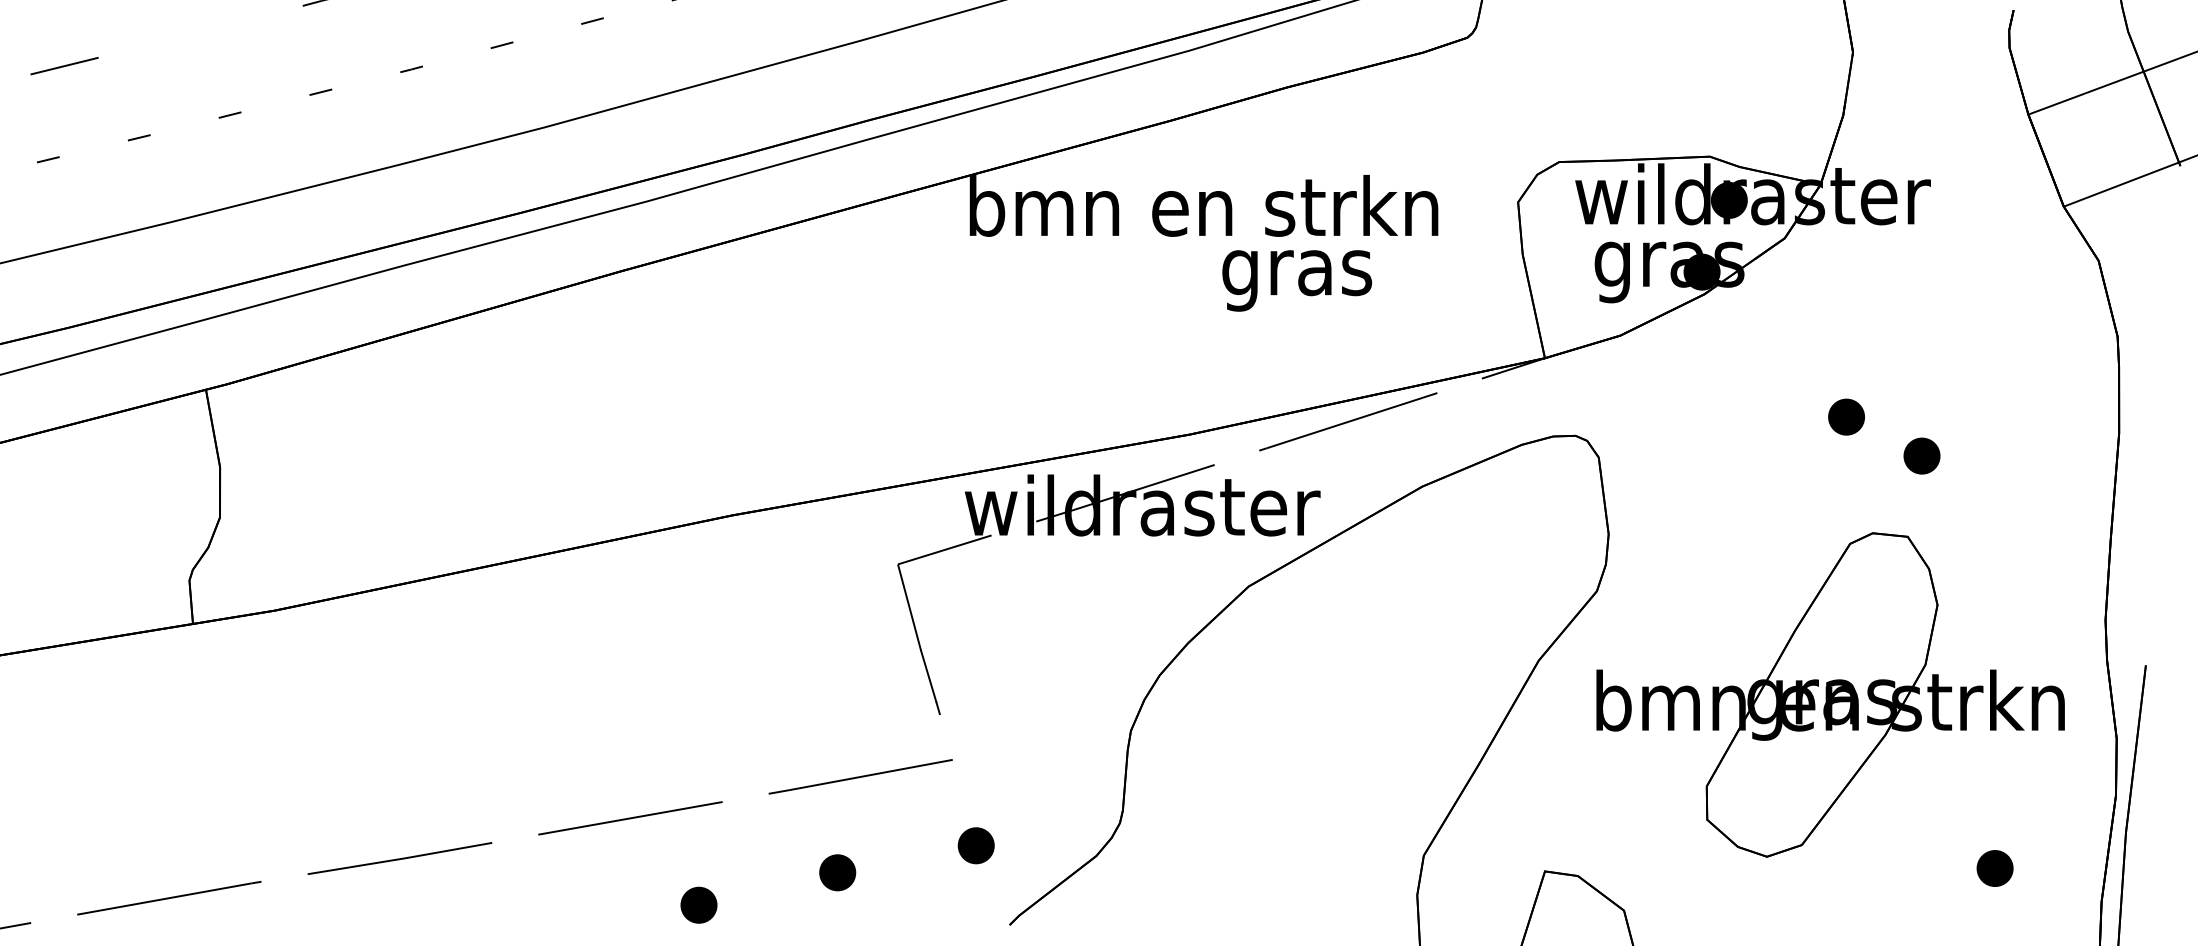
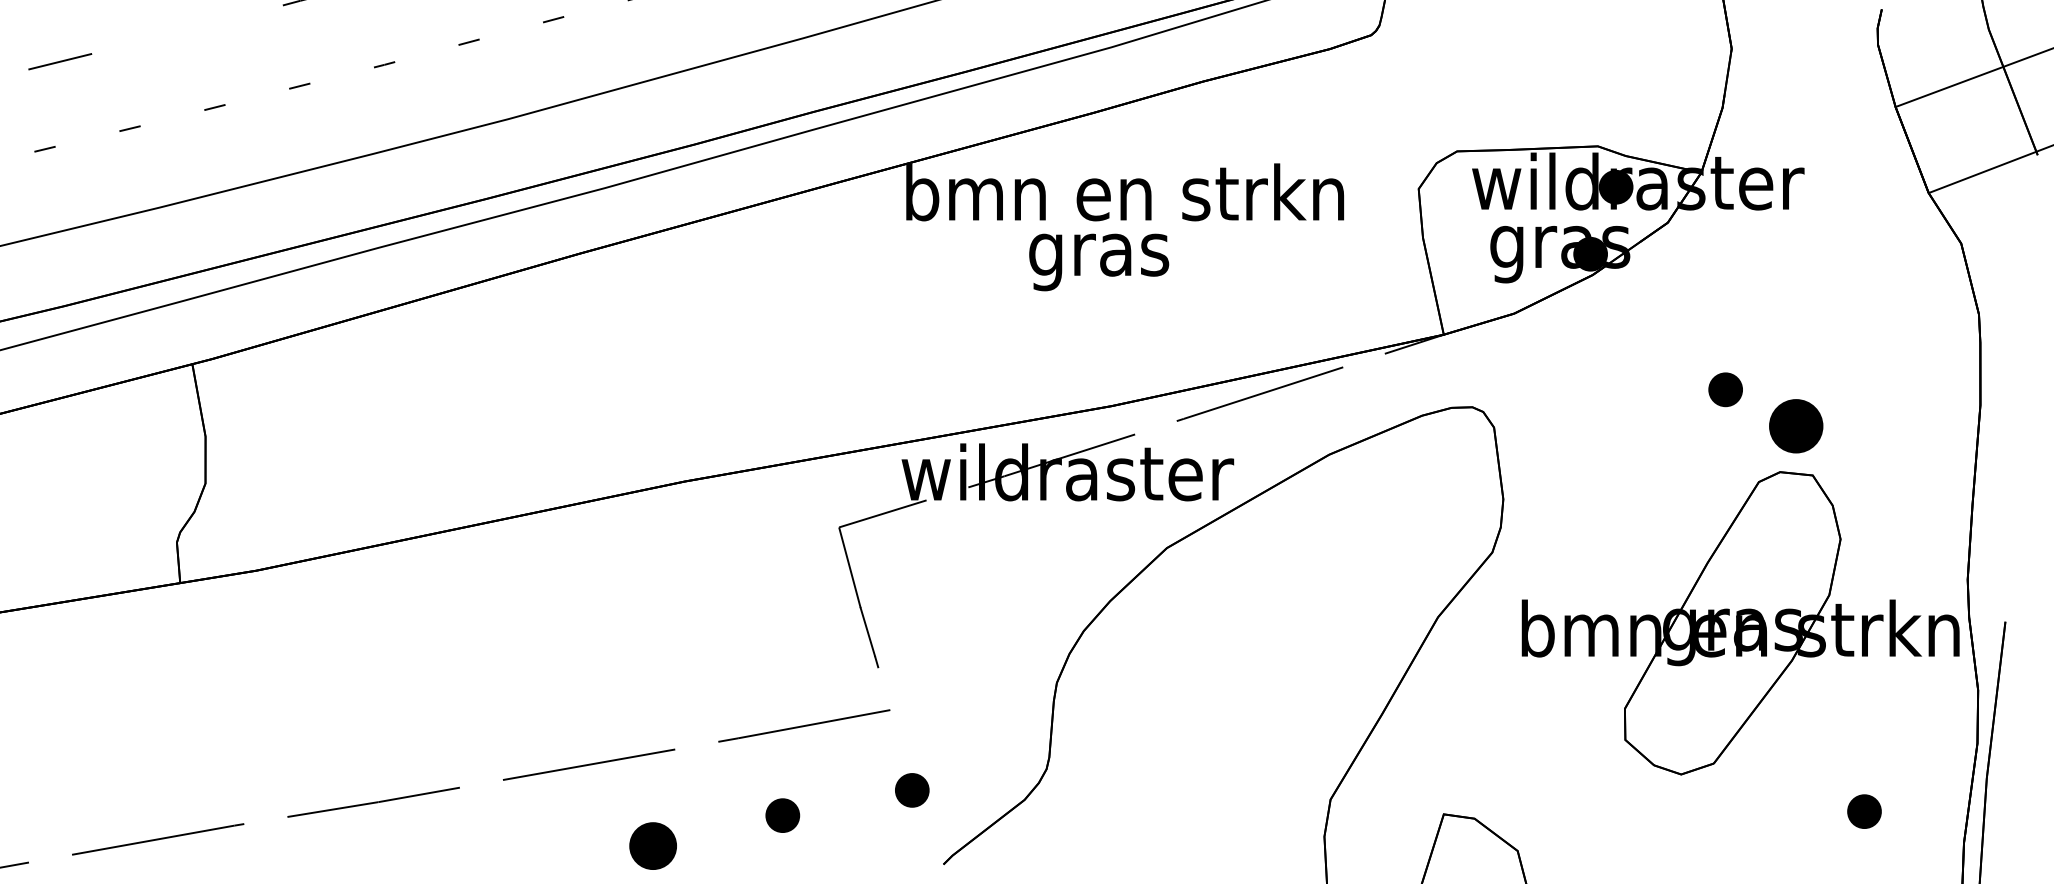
text: (1297, 280) -> (1099, 262), moved
part: (1921, 455) -> (1795, 425), size x1.6
part: (1830, 694) -> (1740, 622), moved
part: (698, 904) -> (652, 845), size x1.4

